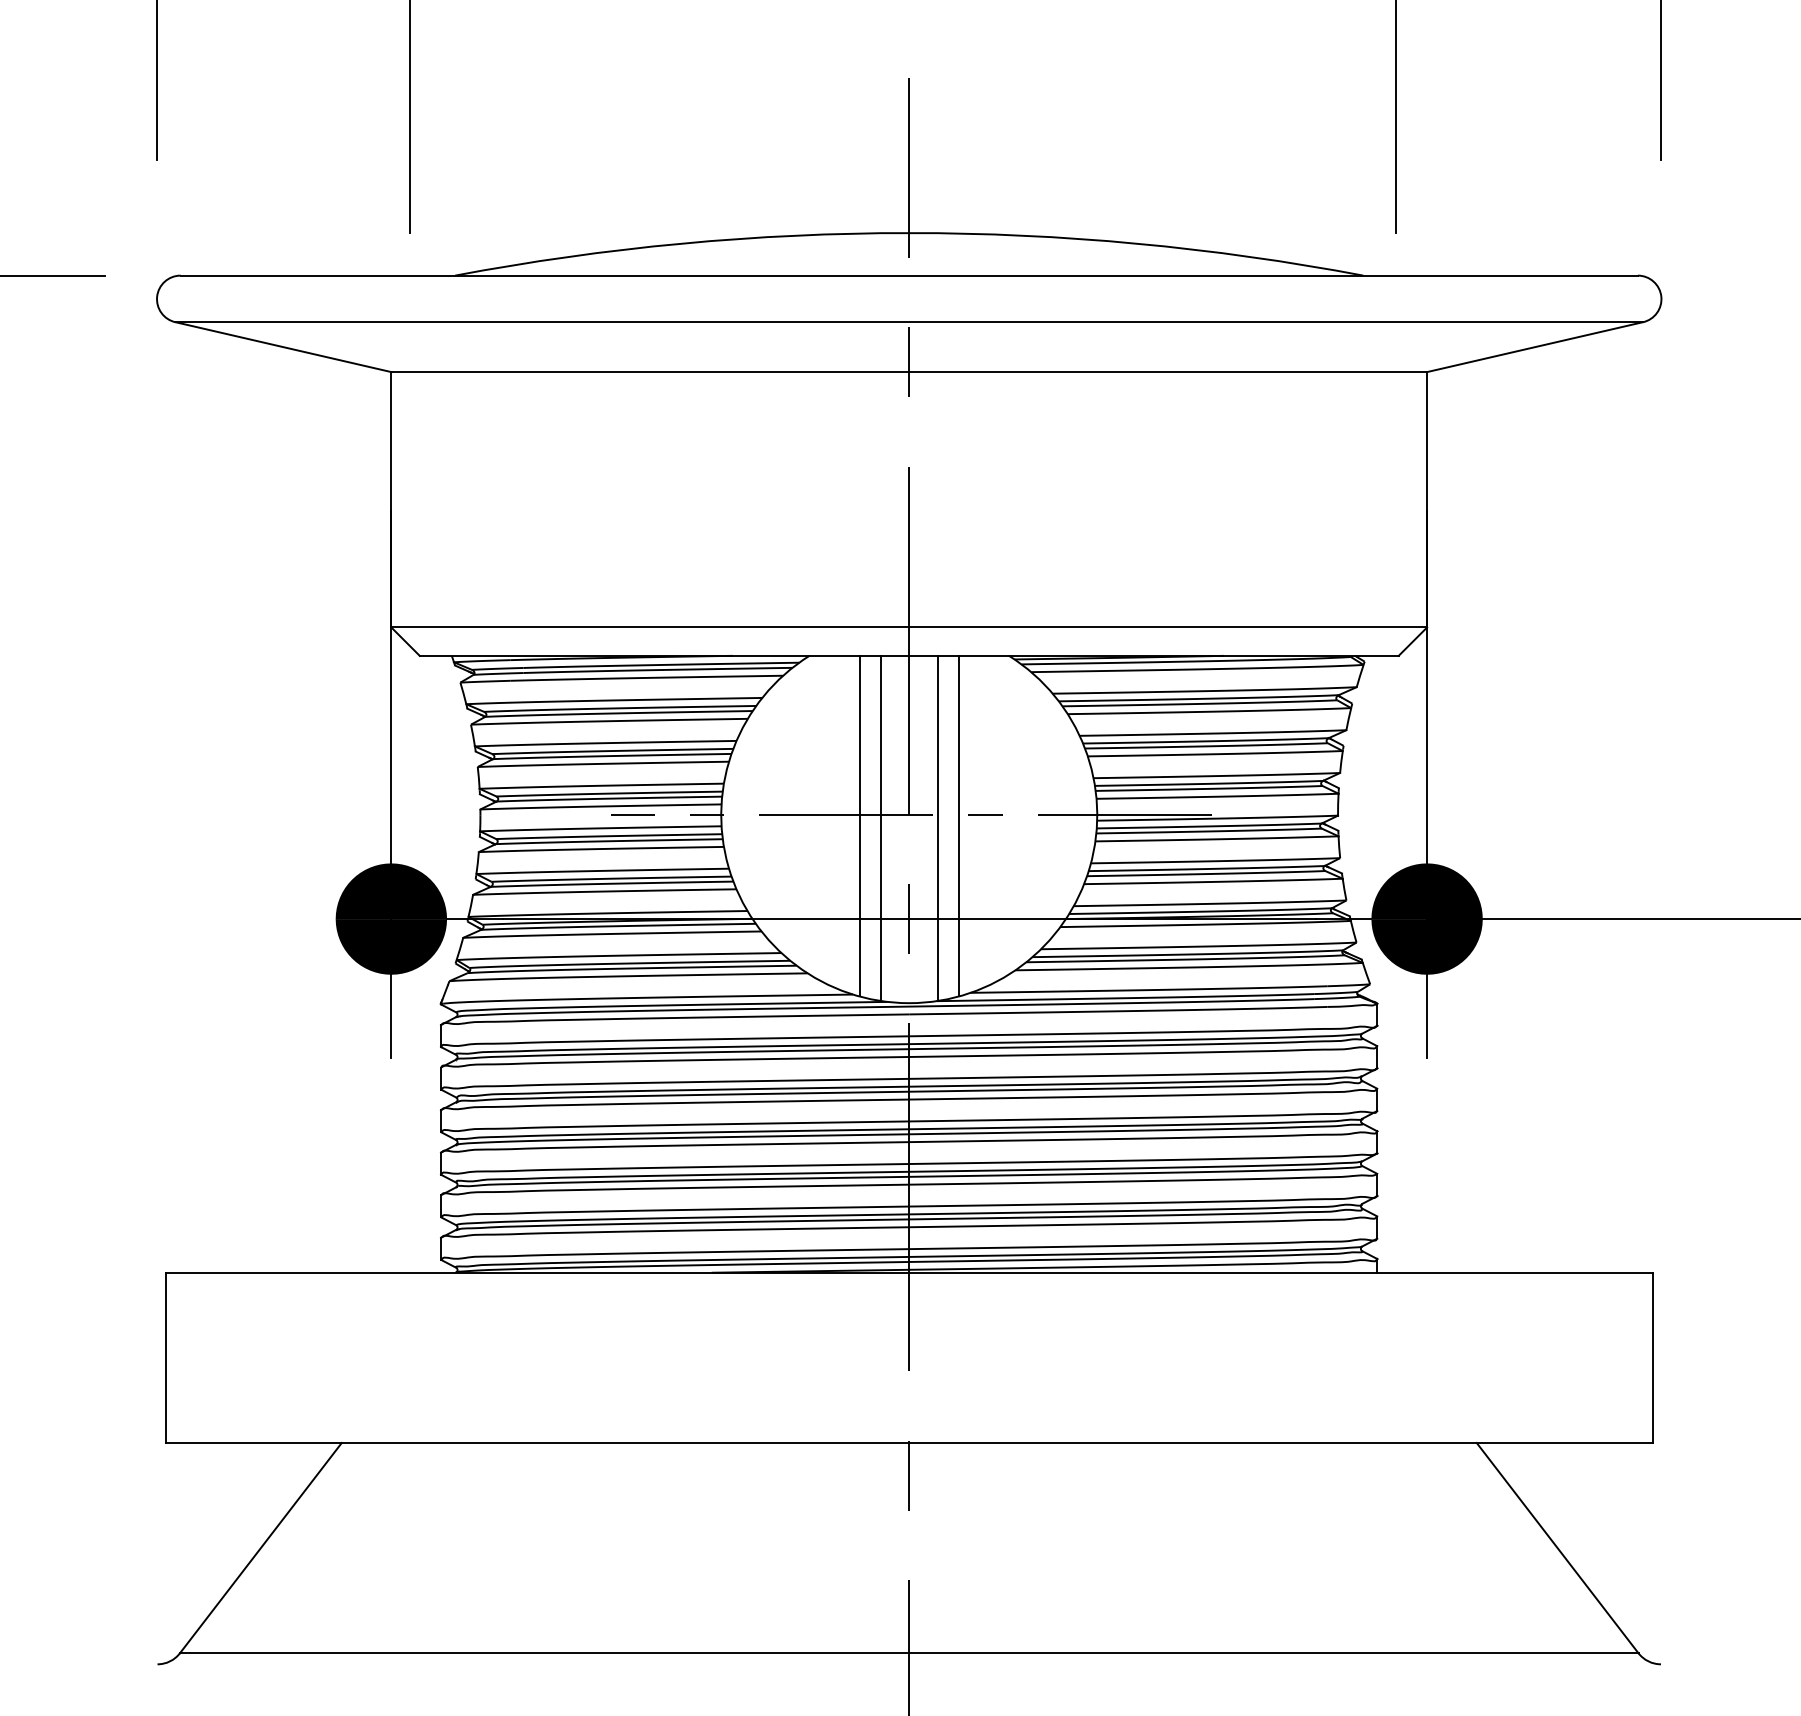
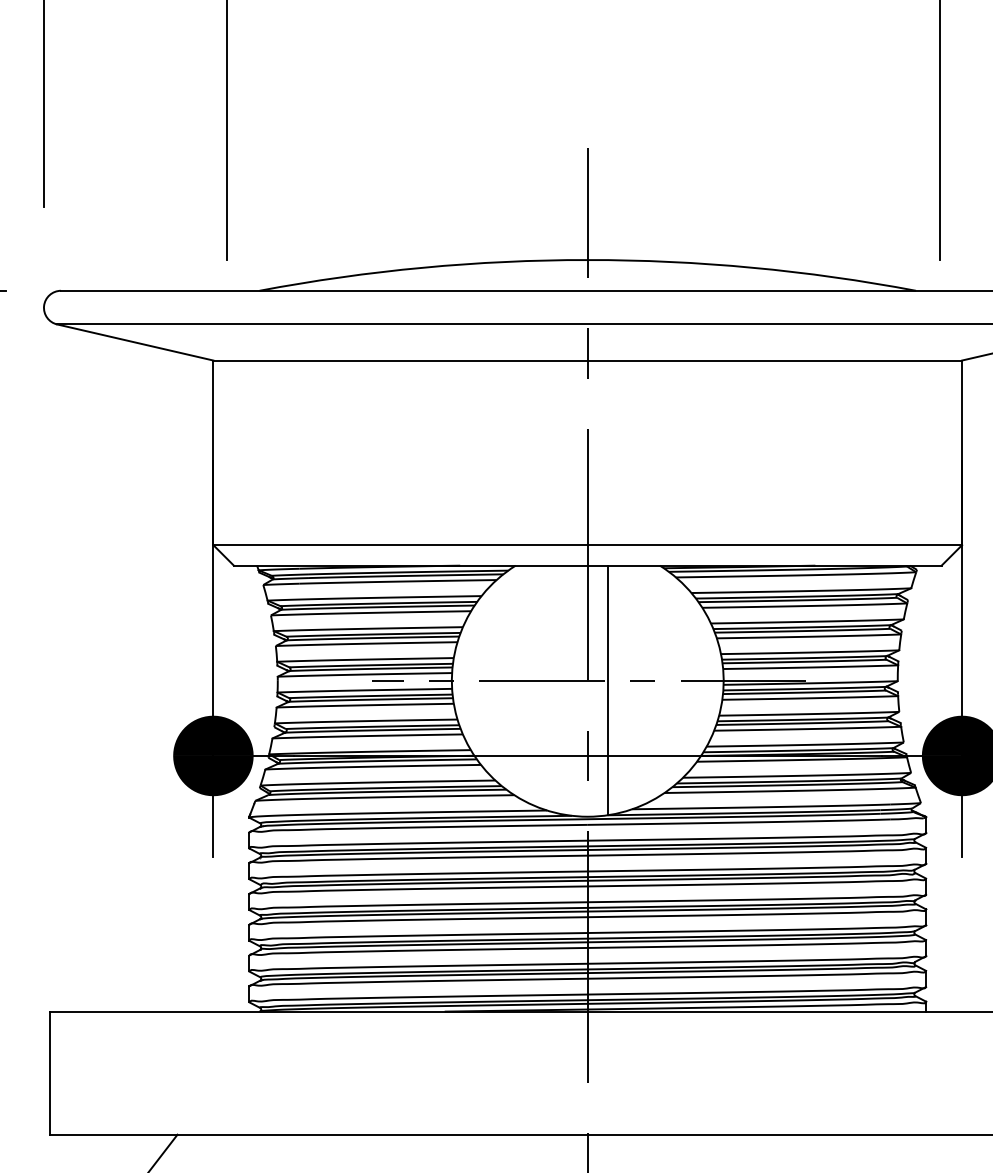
line: (859, 825) -> (551, 688), removed
line: (958, 825) -> (623, 688), removed
line: (880, 828) -> (566, 690), removed

